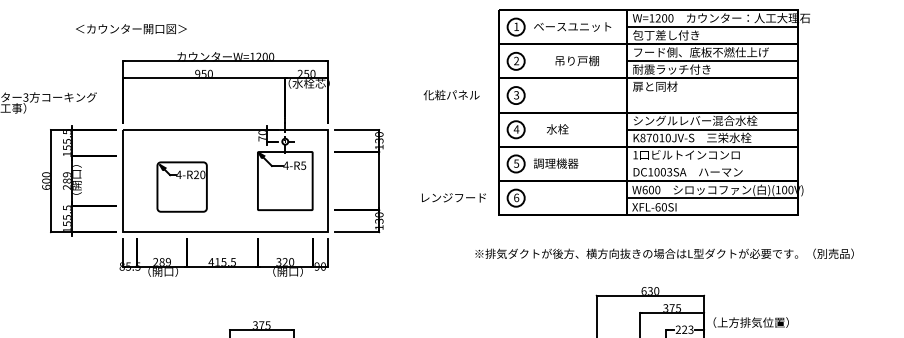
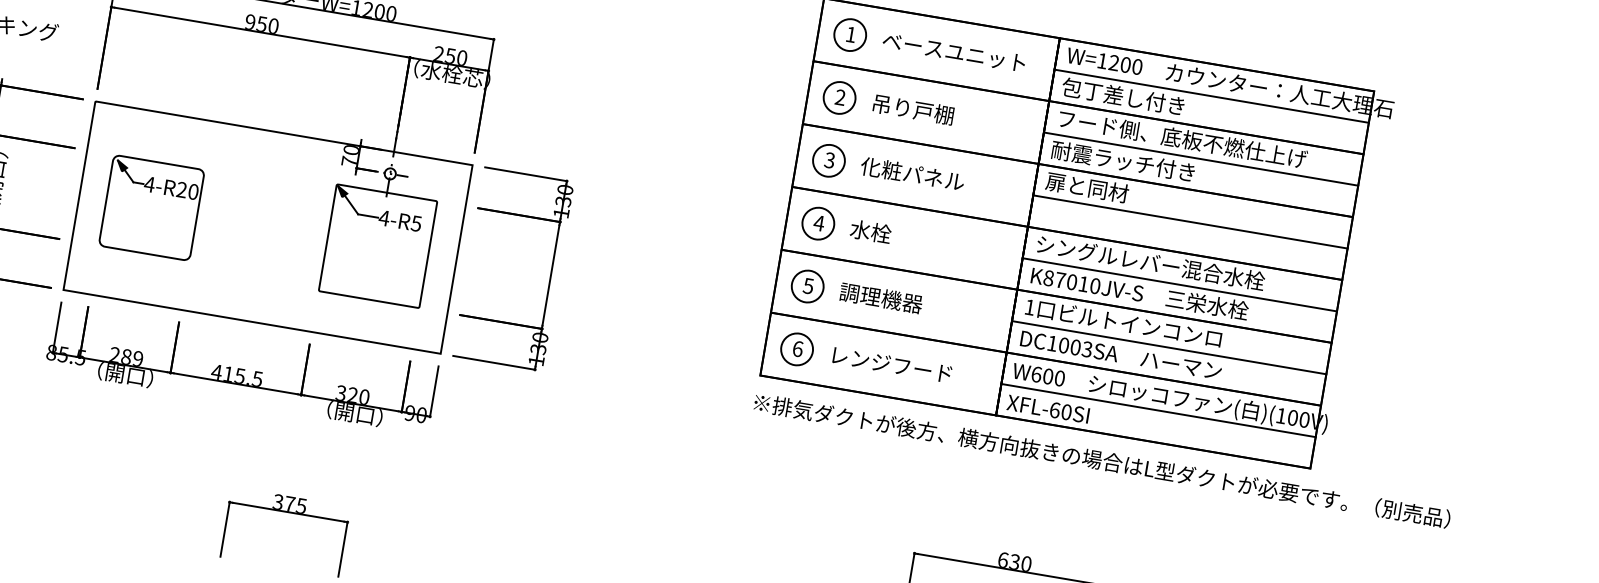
text: (576, 60) -> (912, 108), moved
text: (451, 95) -> (912, 174), moved
line: (712, 95) -> (1189, 221), added
text: (557, 129) -> (870, 231), moved
line: (712, 163) -> (1168, 346), added
part: (181, 186) -> (150, 206), moved
text: (453, 197) -> (891, 364), moved
text: (664, 253) -> (1102, 460), moved

